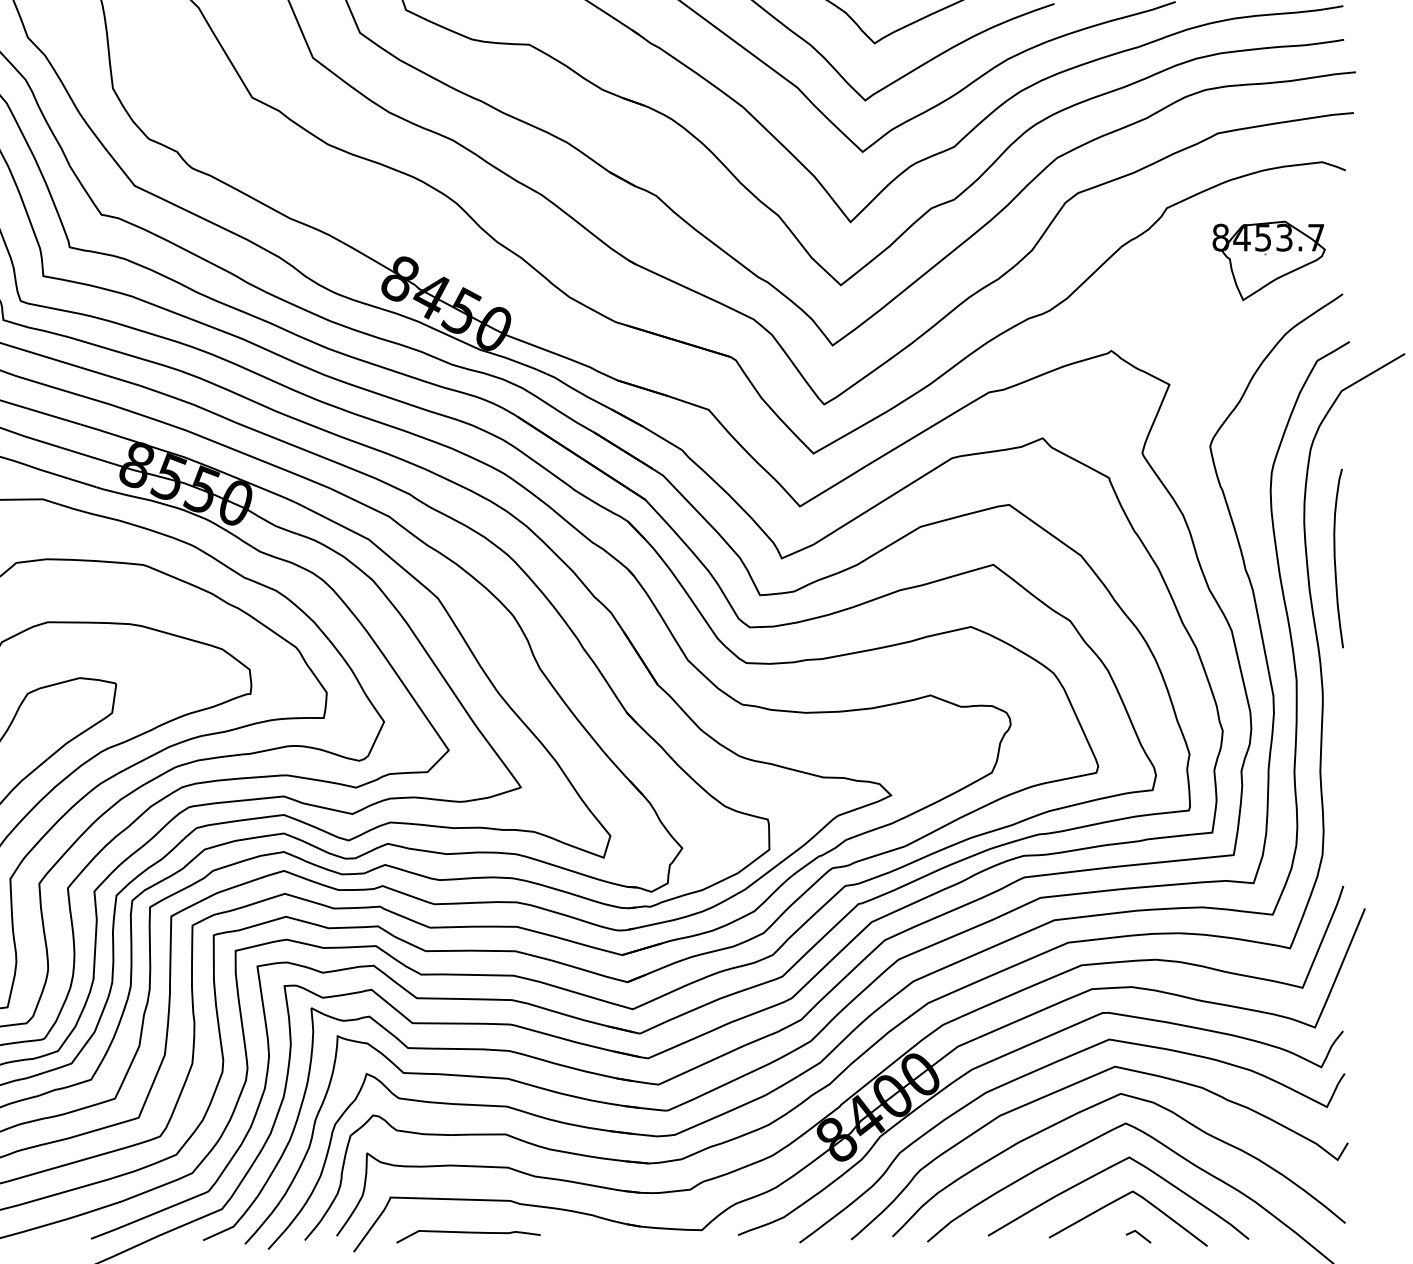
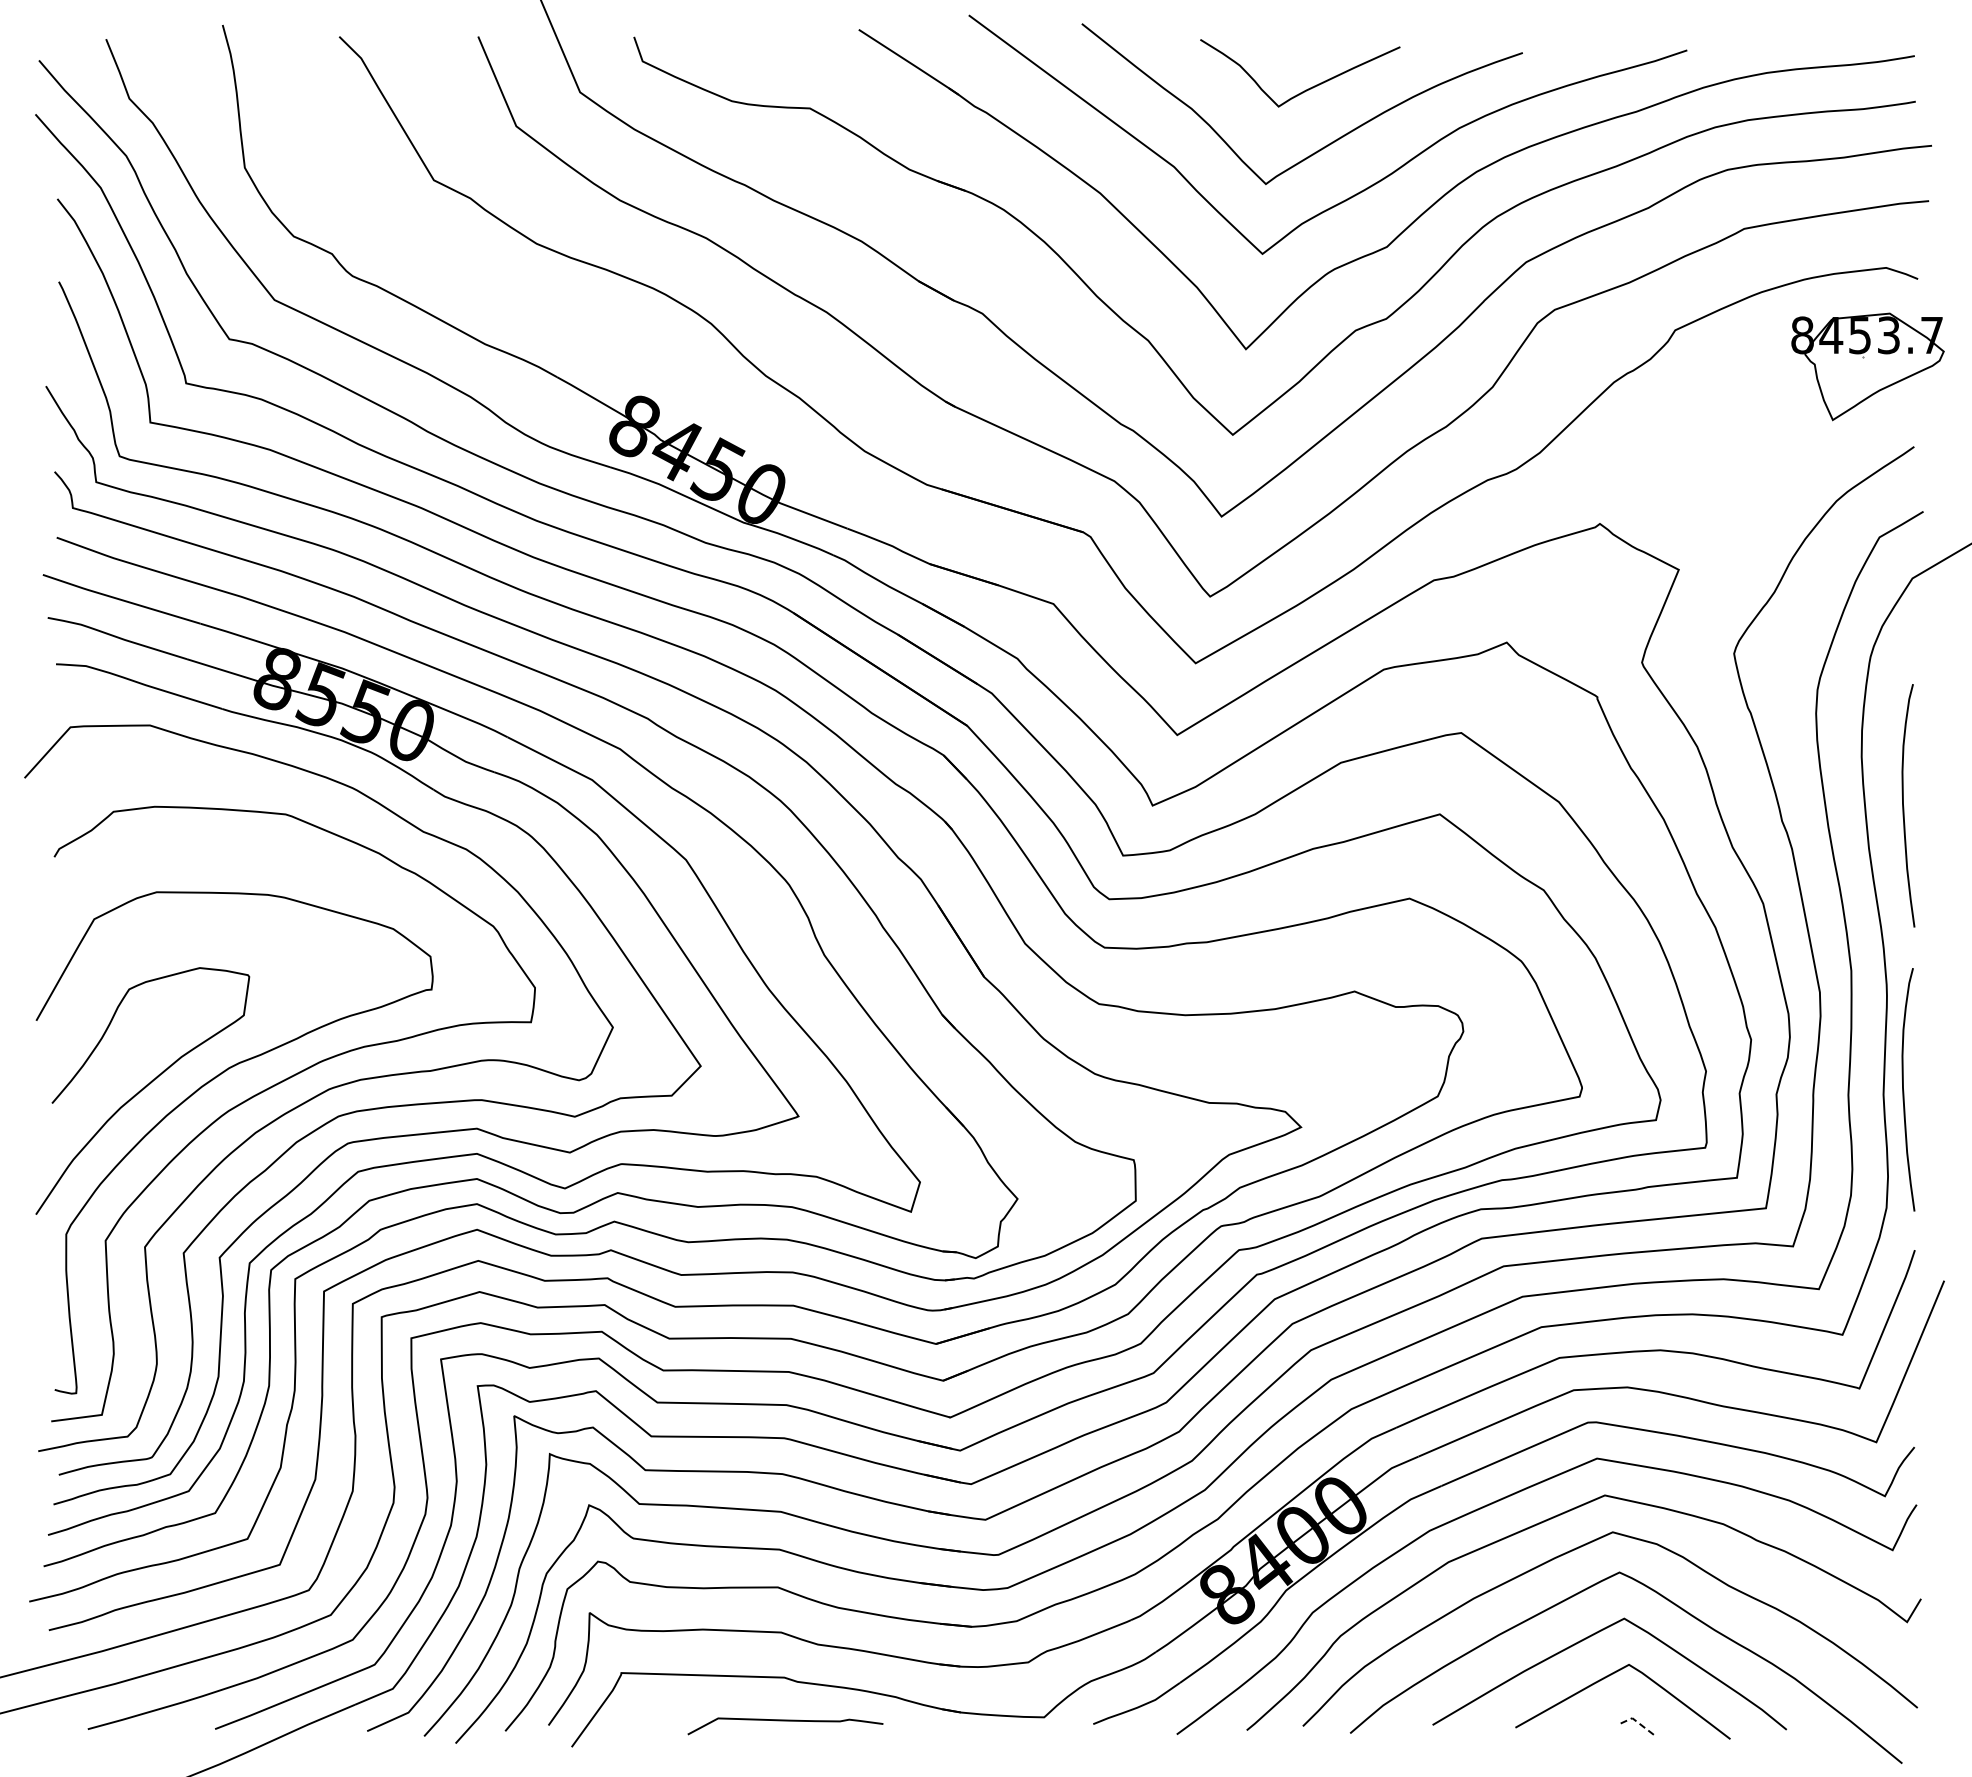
part: (1268, 260) -> (1867, 366), moved
curve: (1335, 769) -> (1904, 1091), added
curve: (468, 1233) -> (785, 1721), moved
line: (1138, 1233) -> (1636, 1721), solid -> dashed

